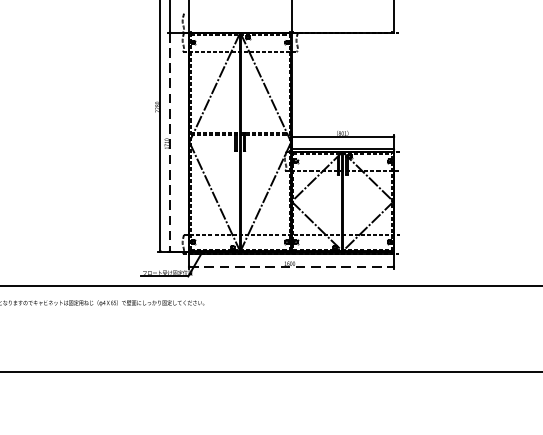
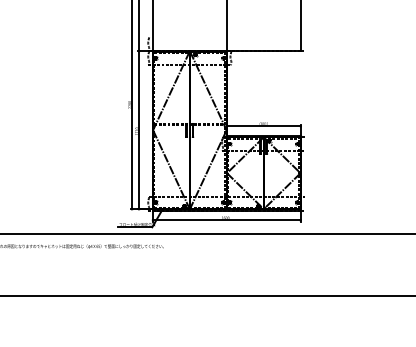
line: (170, 142) -> (139, 130), dashed -> solid
line: (291, 267) -> (226, 220), dashed -> solid

